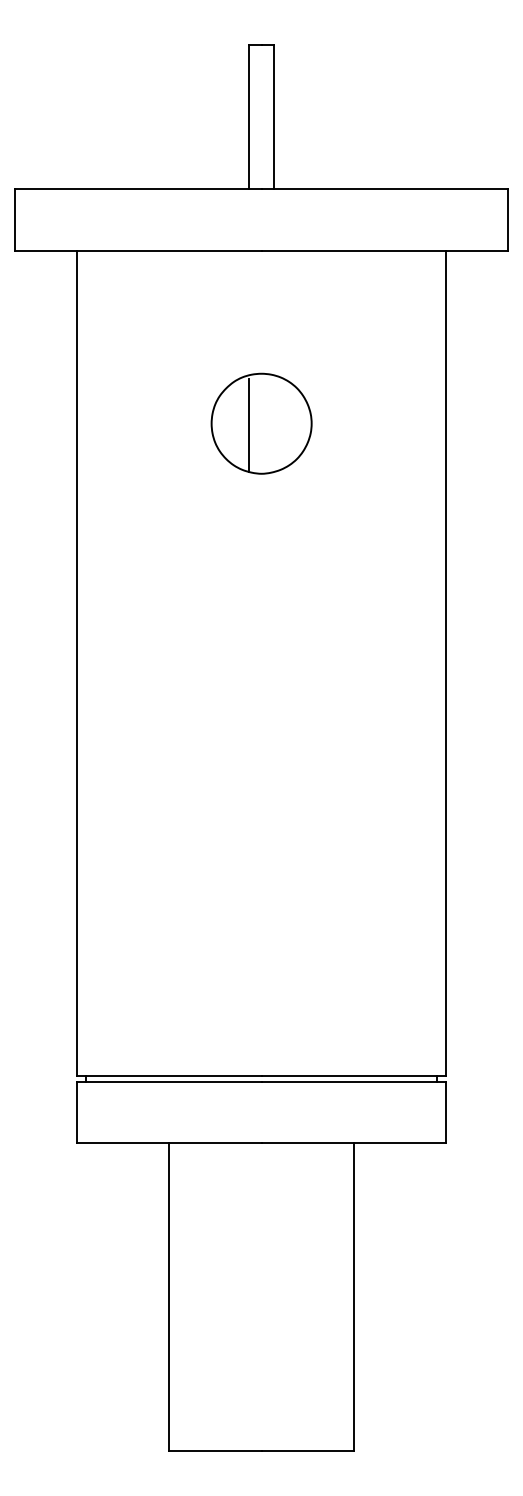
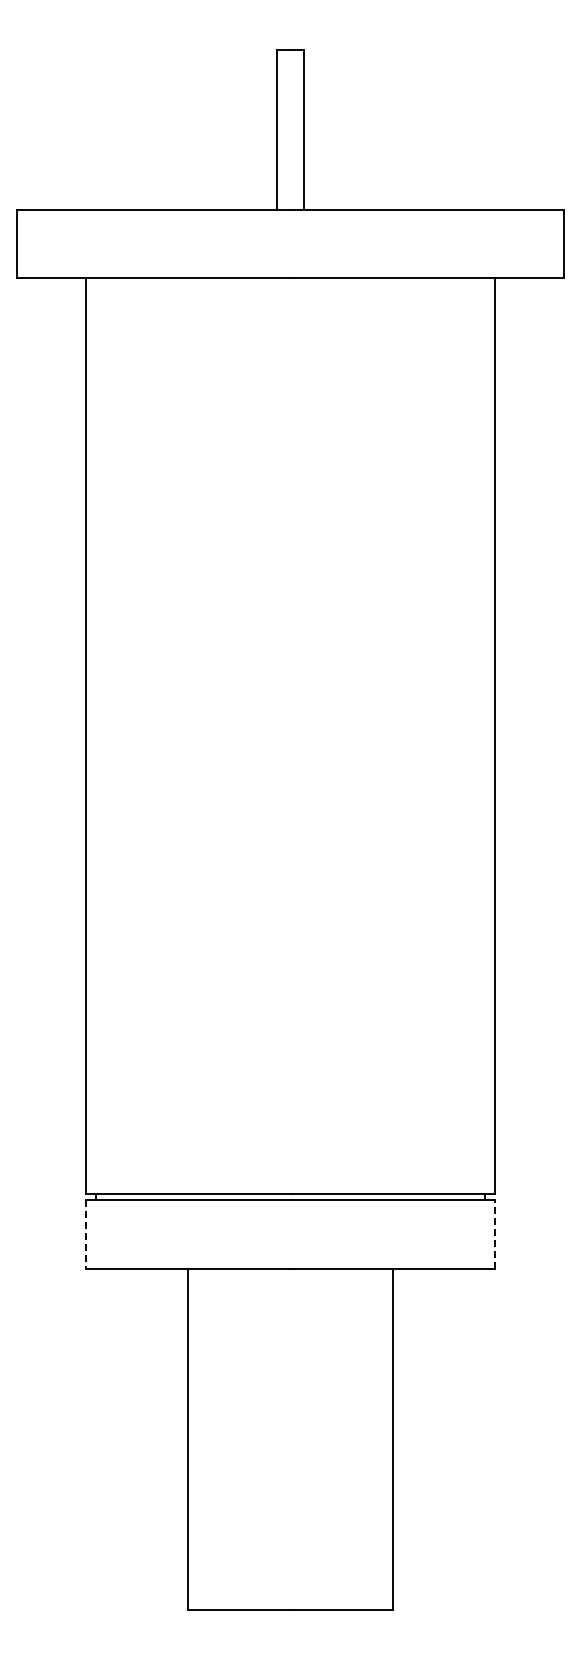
part: (261, 423) -> (290, 469), removed
line: (446, 1112) -> (495, 1234), solid -> dashed
line: (76, 1113) -> (85, 1235), solid -> dashed

